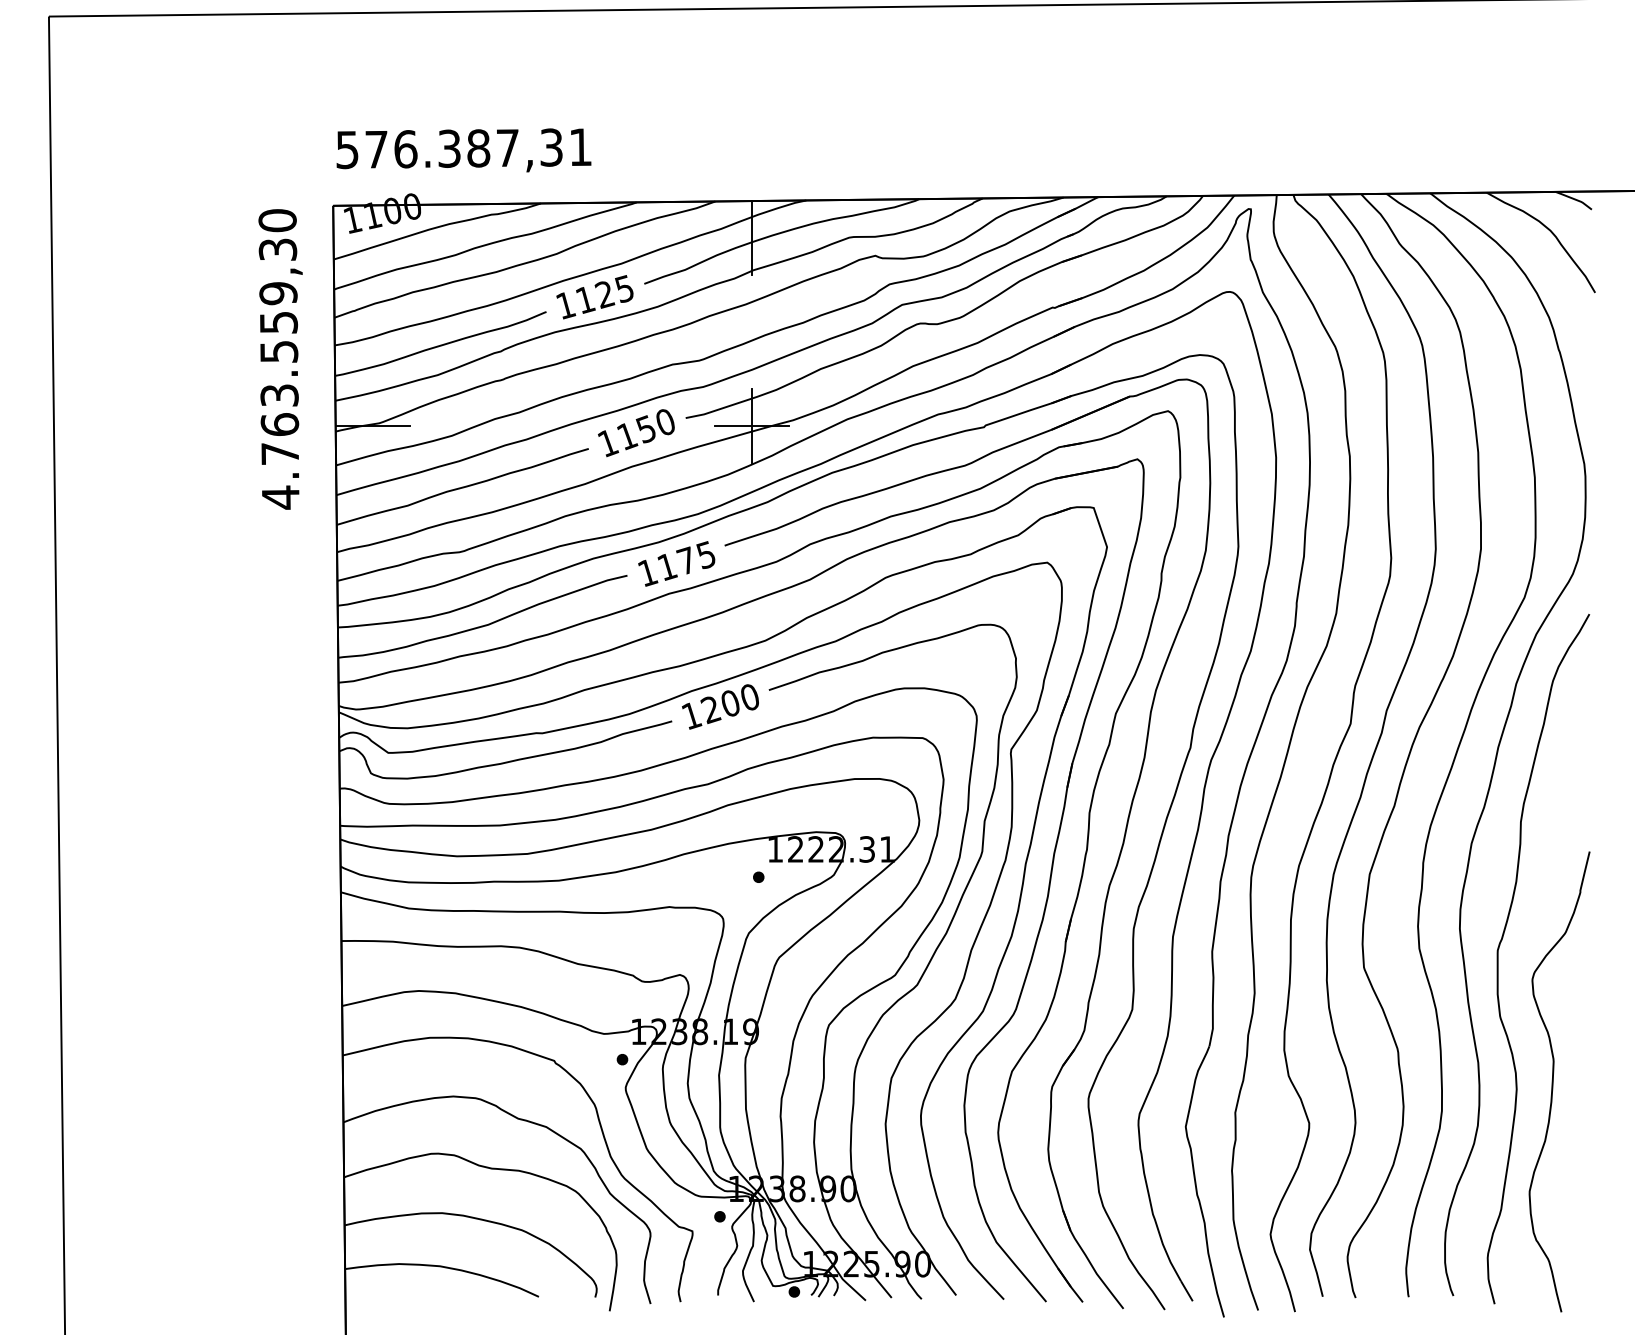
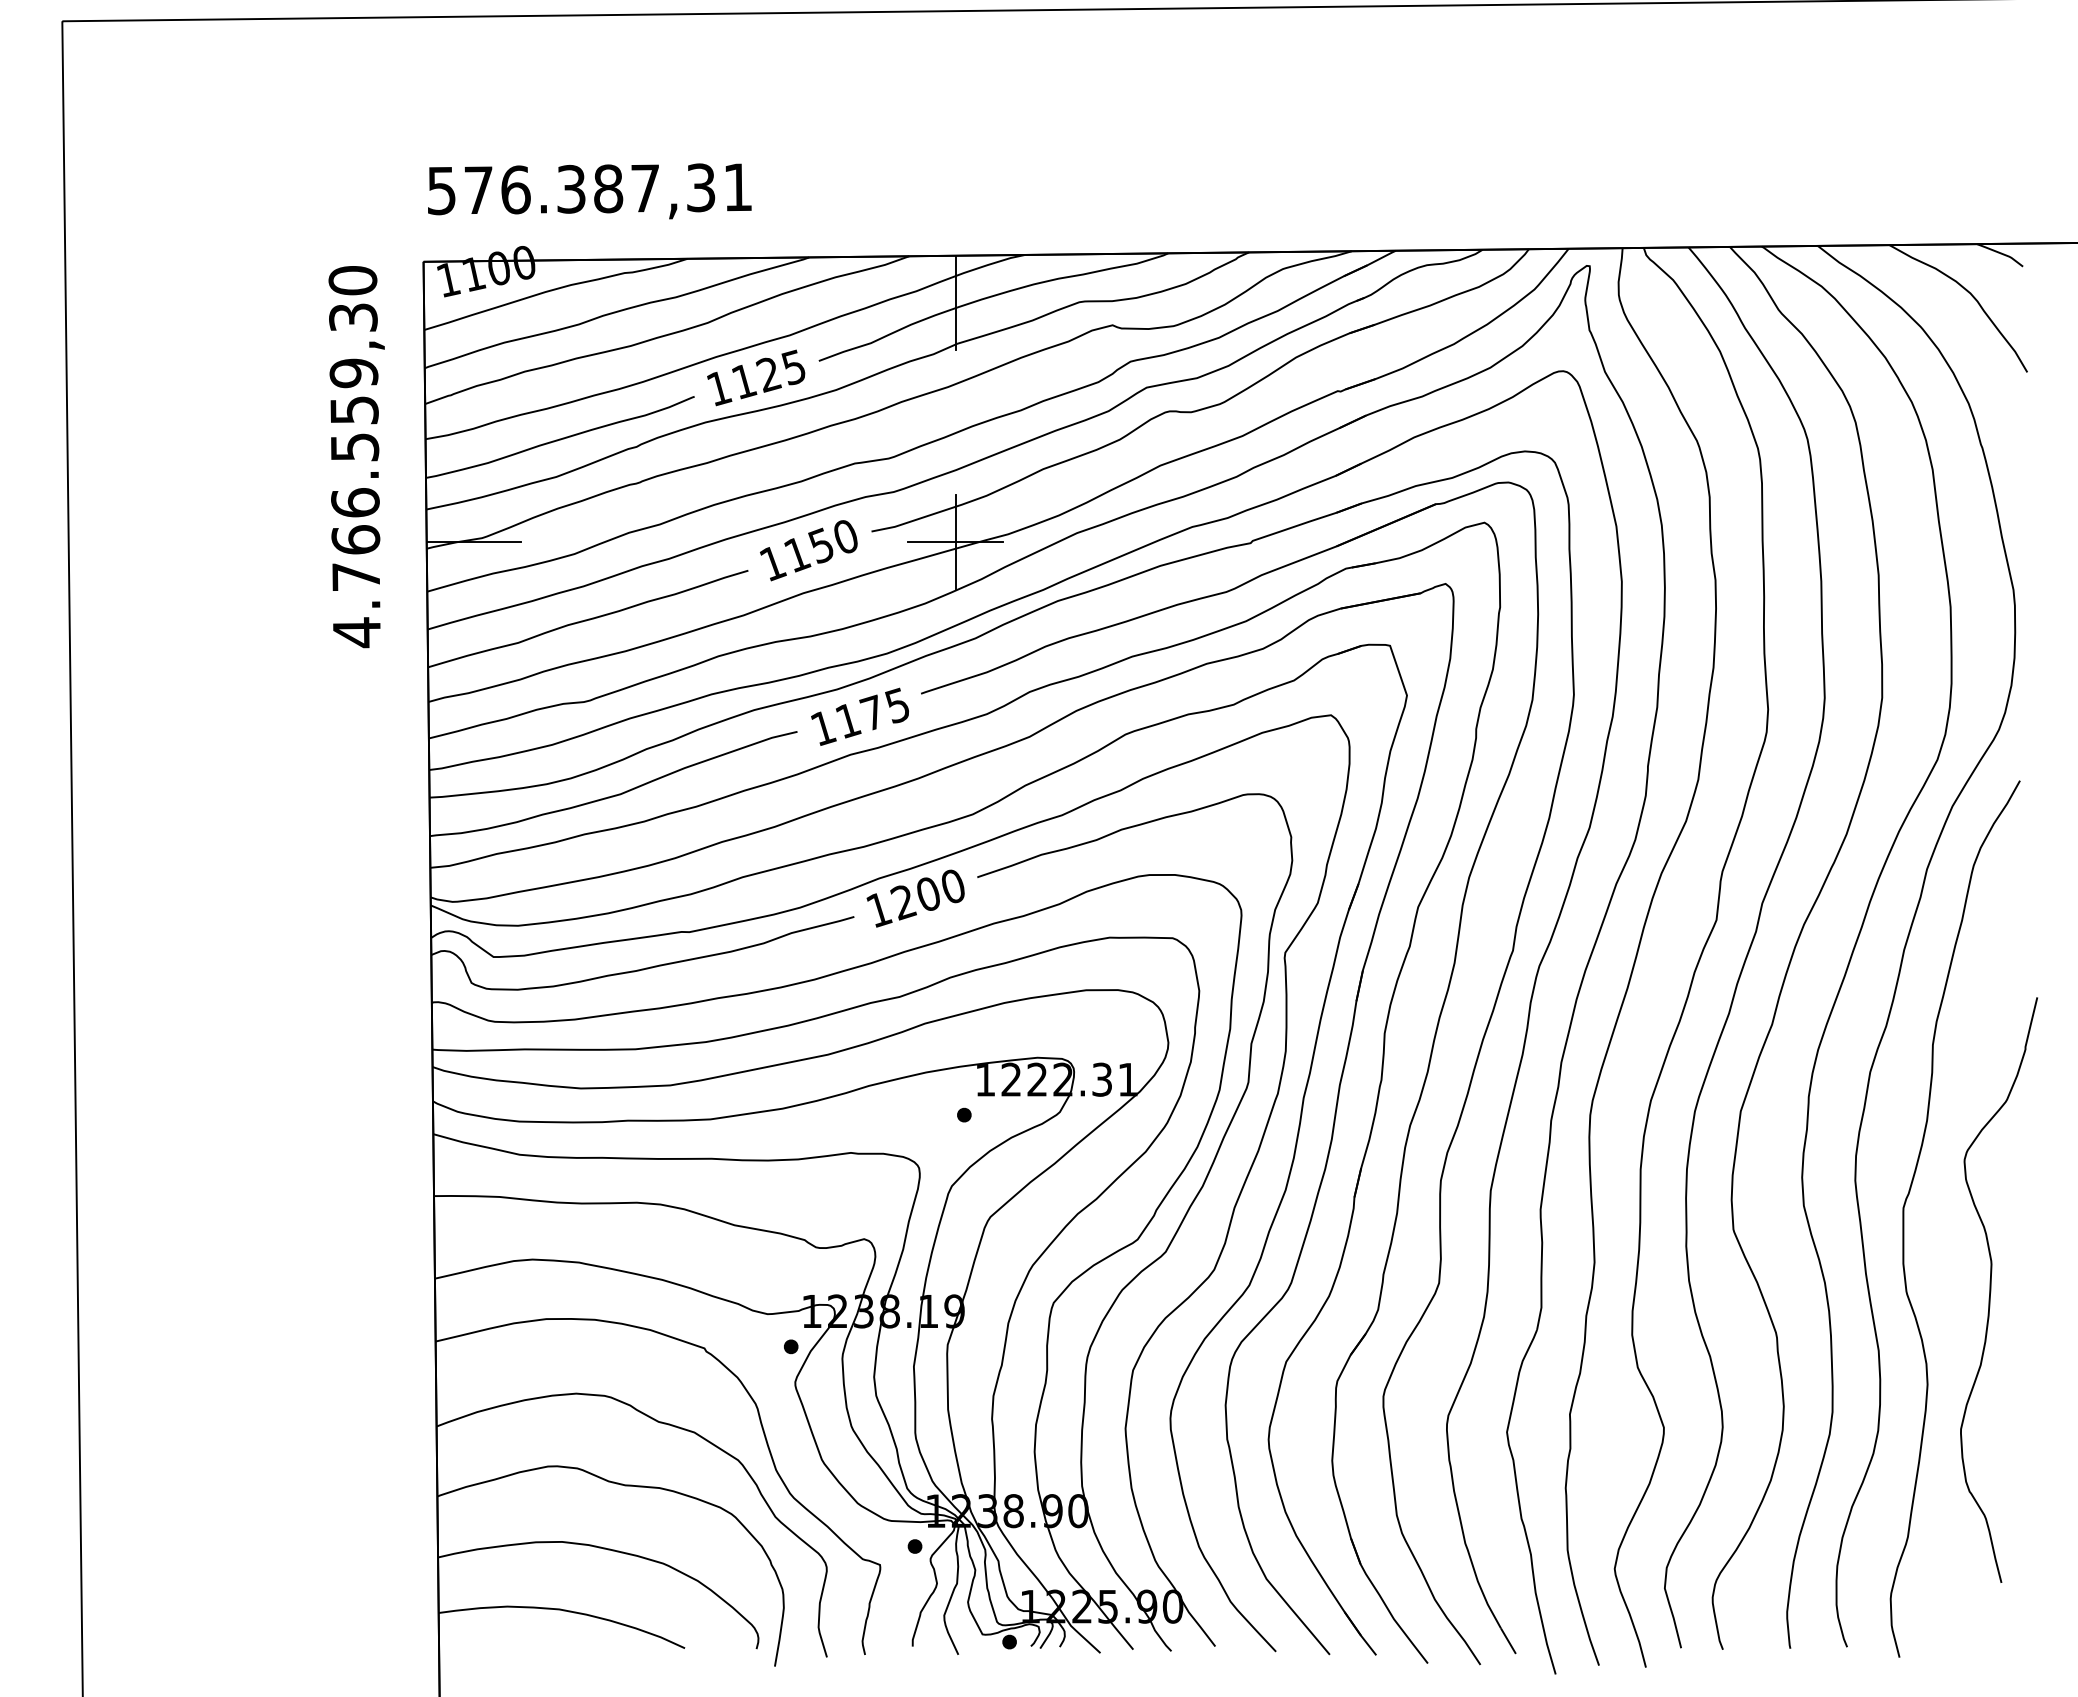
text: (279, 395) -> (355, 502), 4.763.559,30 -> 4.766.559,30
curve: (1553, 1081) -> (1991, 1289), moved

